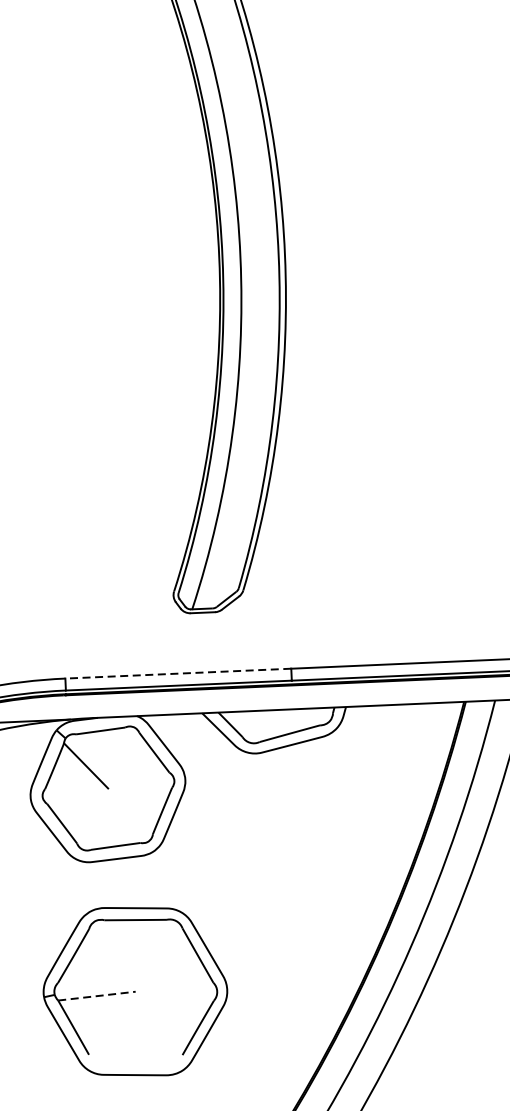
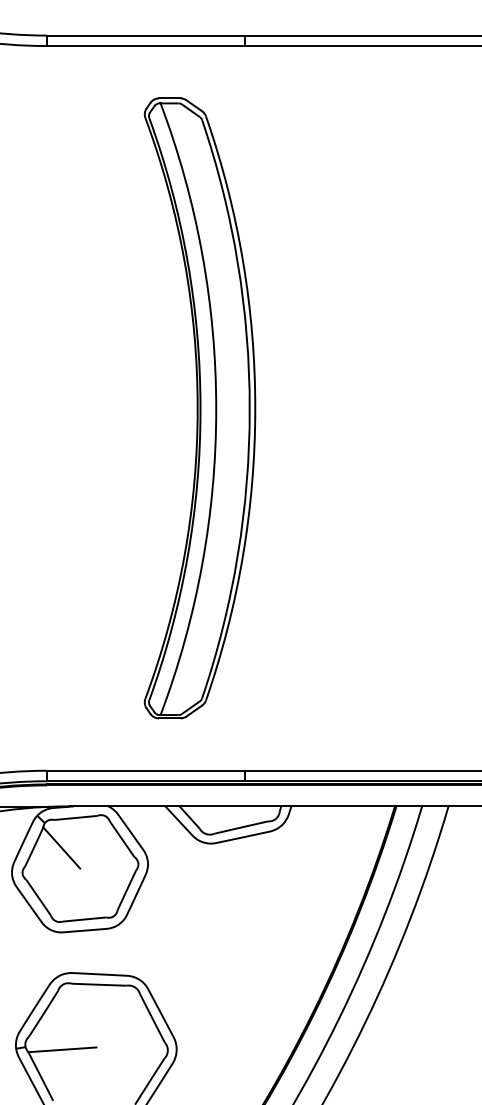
line: (177, 673) -> (145, 770), dashed -> solid
line: (97, 995) -> (62, 1049), dashed -> solid

